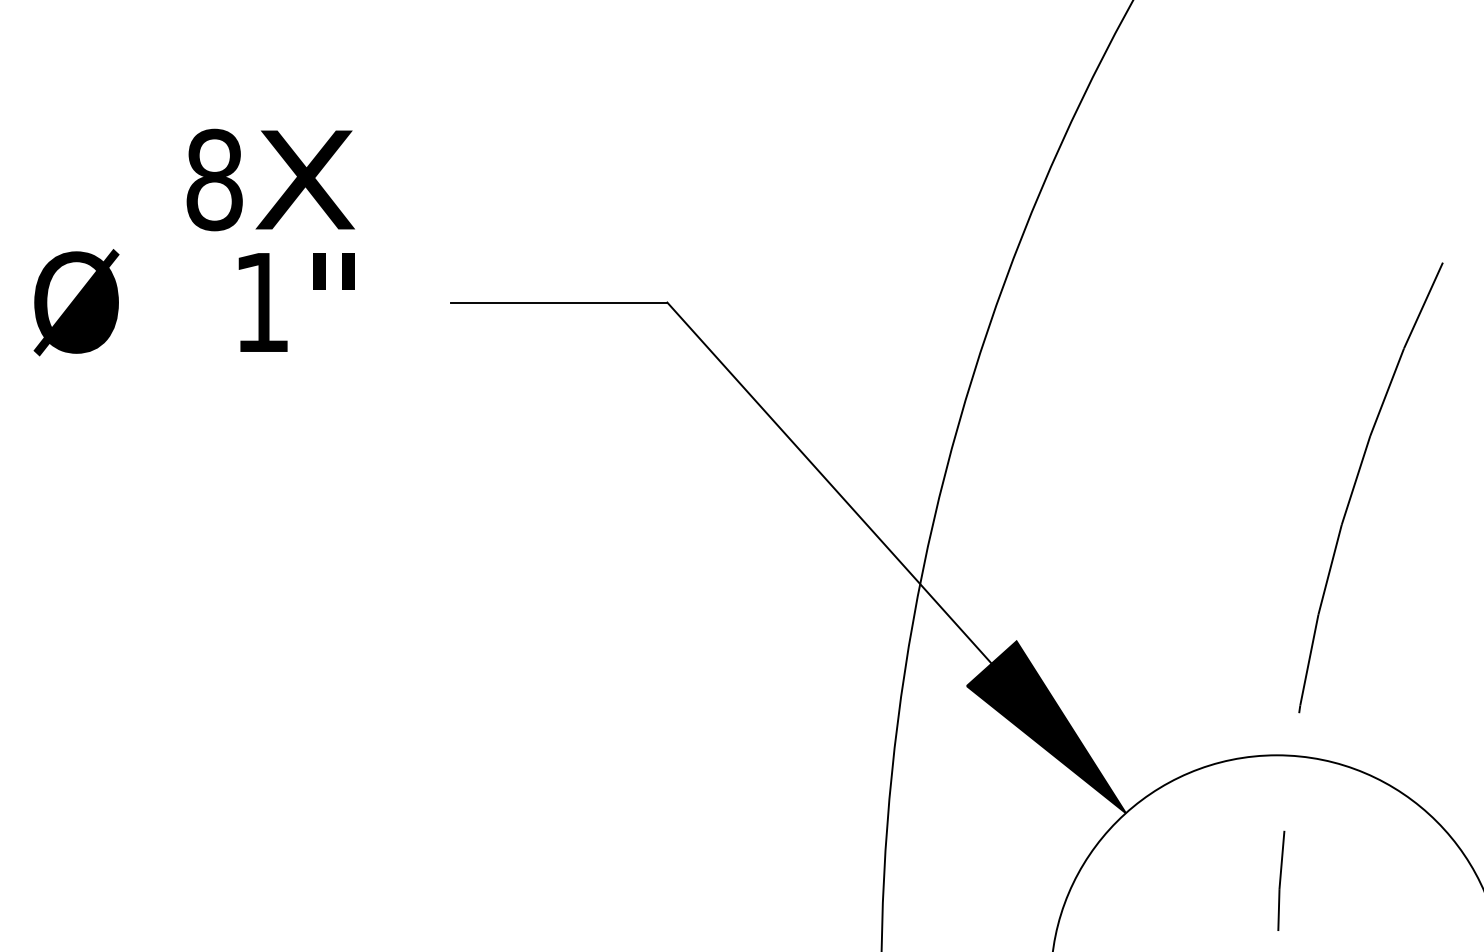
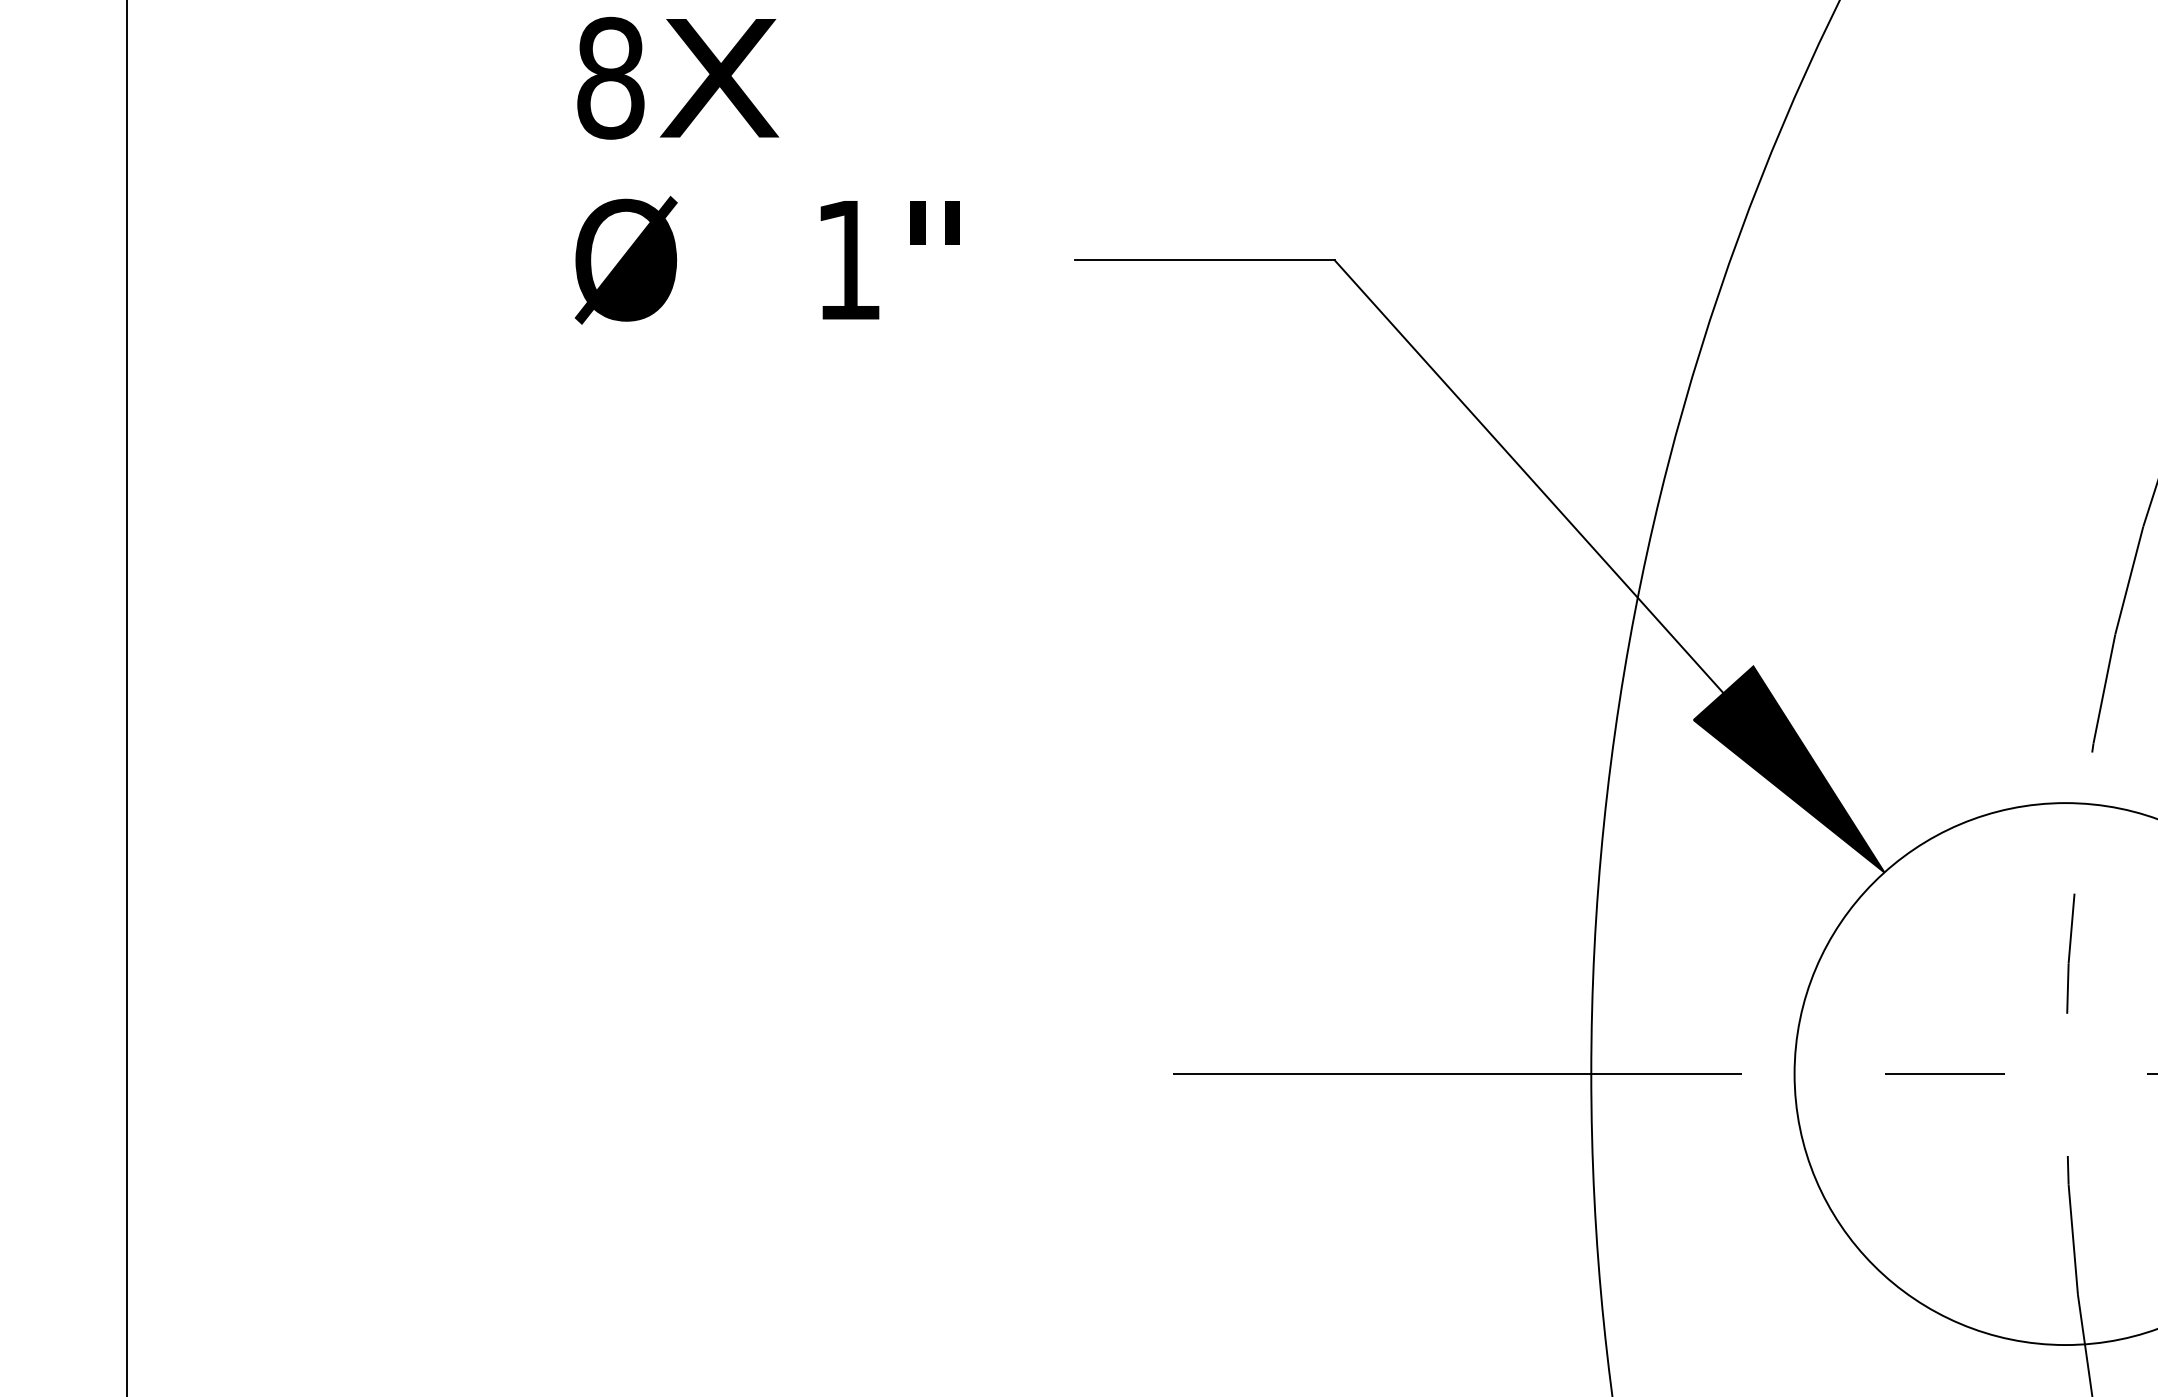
text: (271, 179) -> (678, 77), moved

